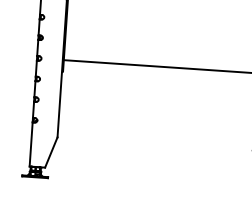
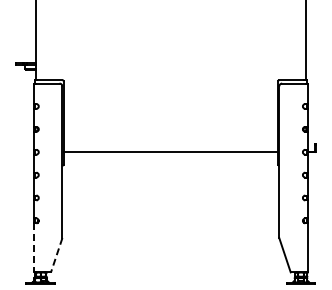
line: (30, 144) -> (33, 247), solid -> dashed
line: (51, 152) -> (56, 255), solid -> dashed

